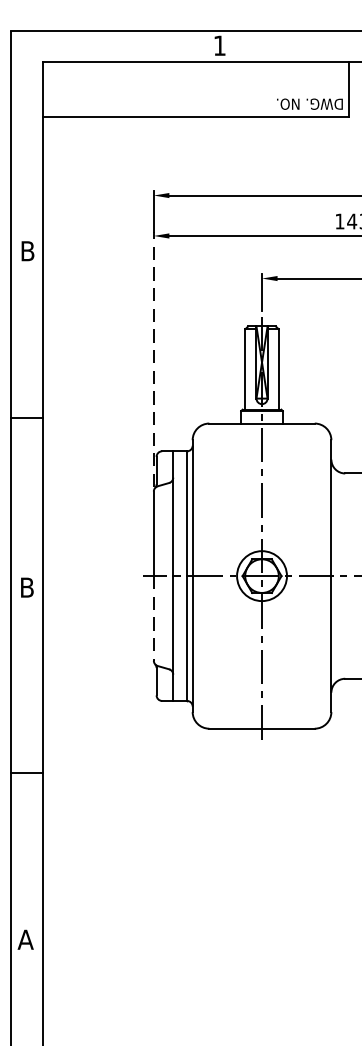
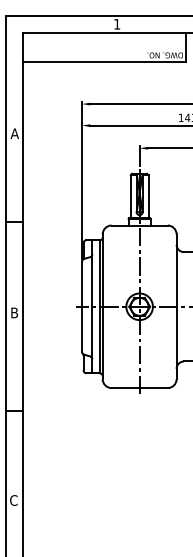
text: (27, 250) -> (14, 133), B -> A
line: (154, 357) -> (82, 190), dashed -> solid
line: (154, 618) -> (82, 329), dashed -> solid
text: (25, 939) -> (13, 500), A -> C

